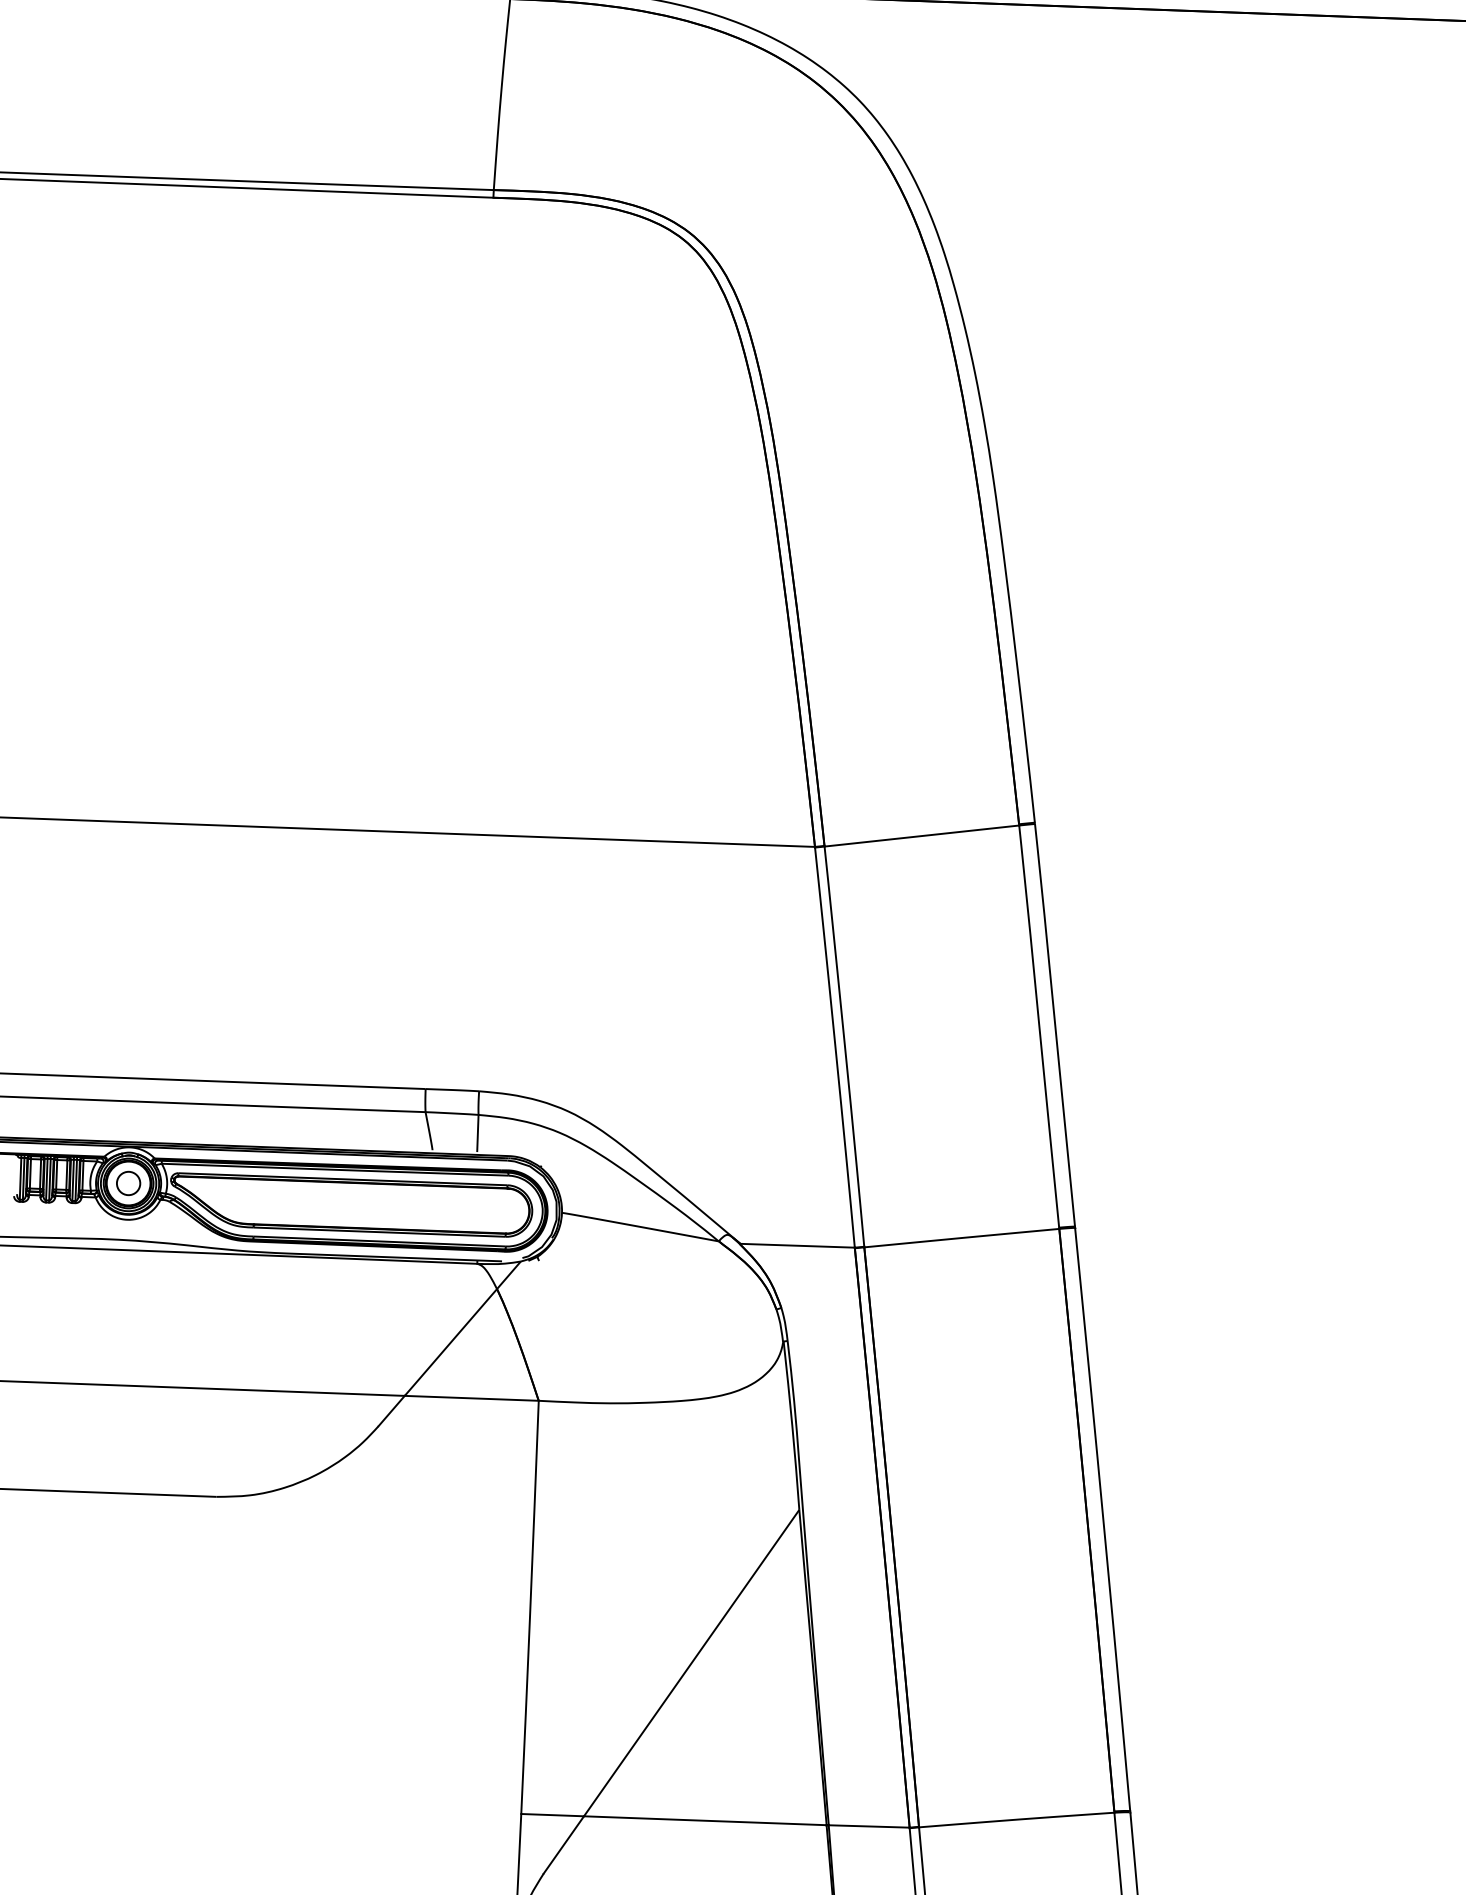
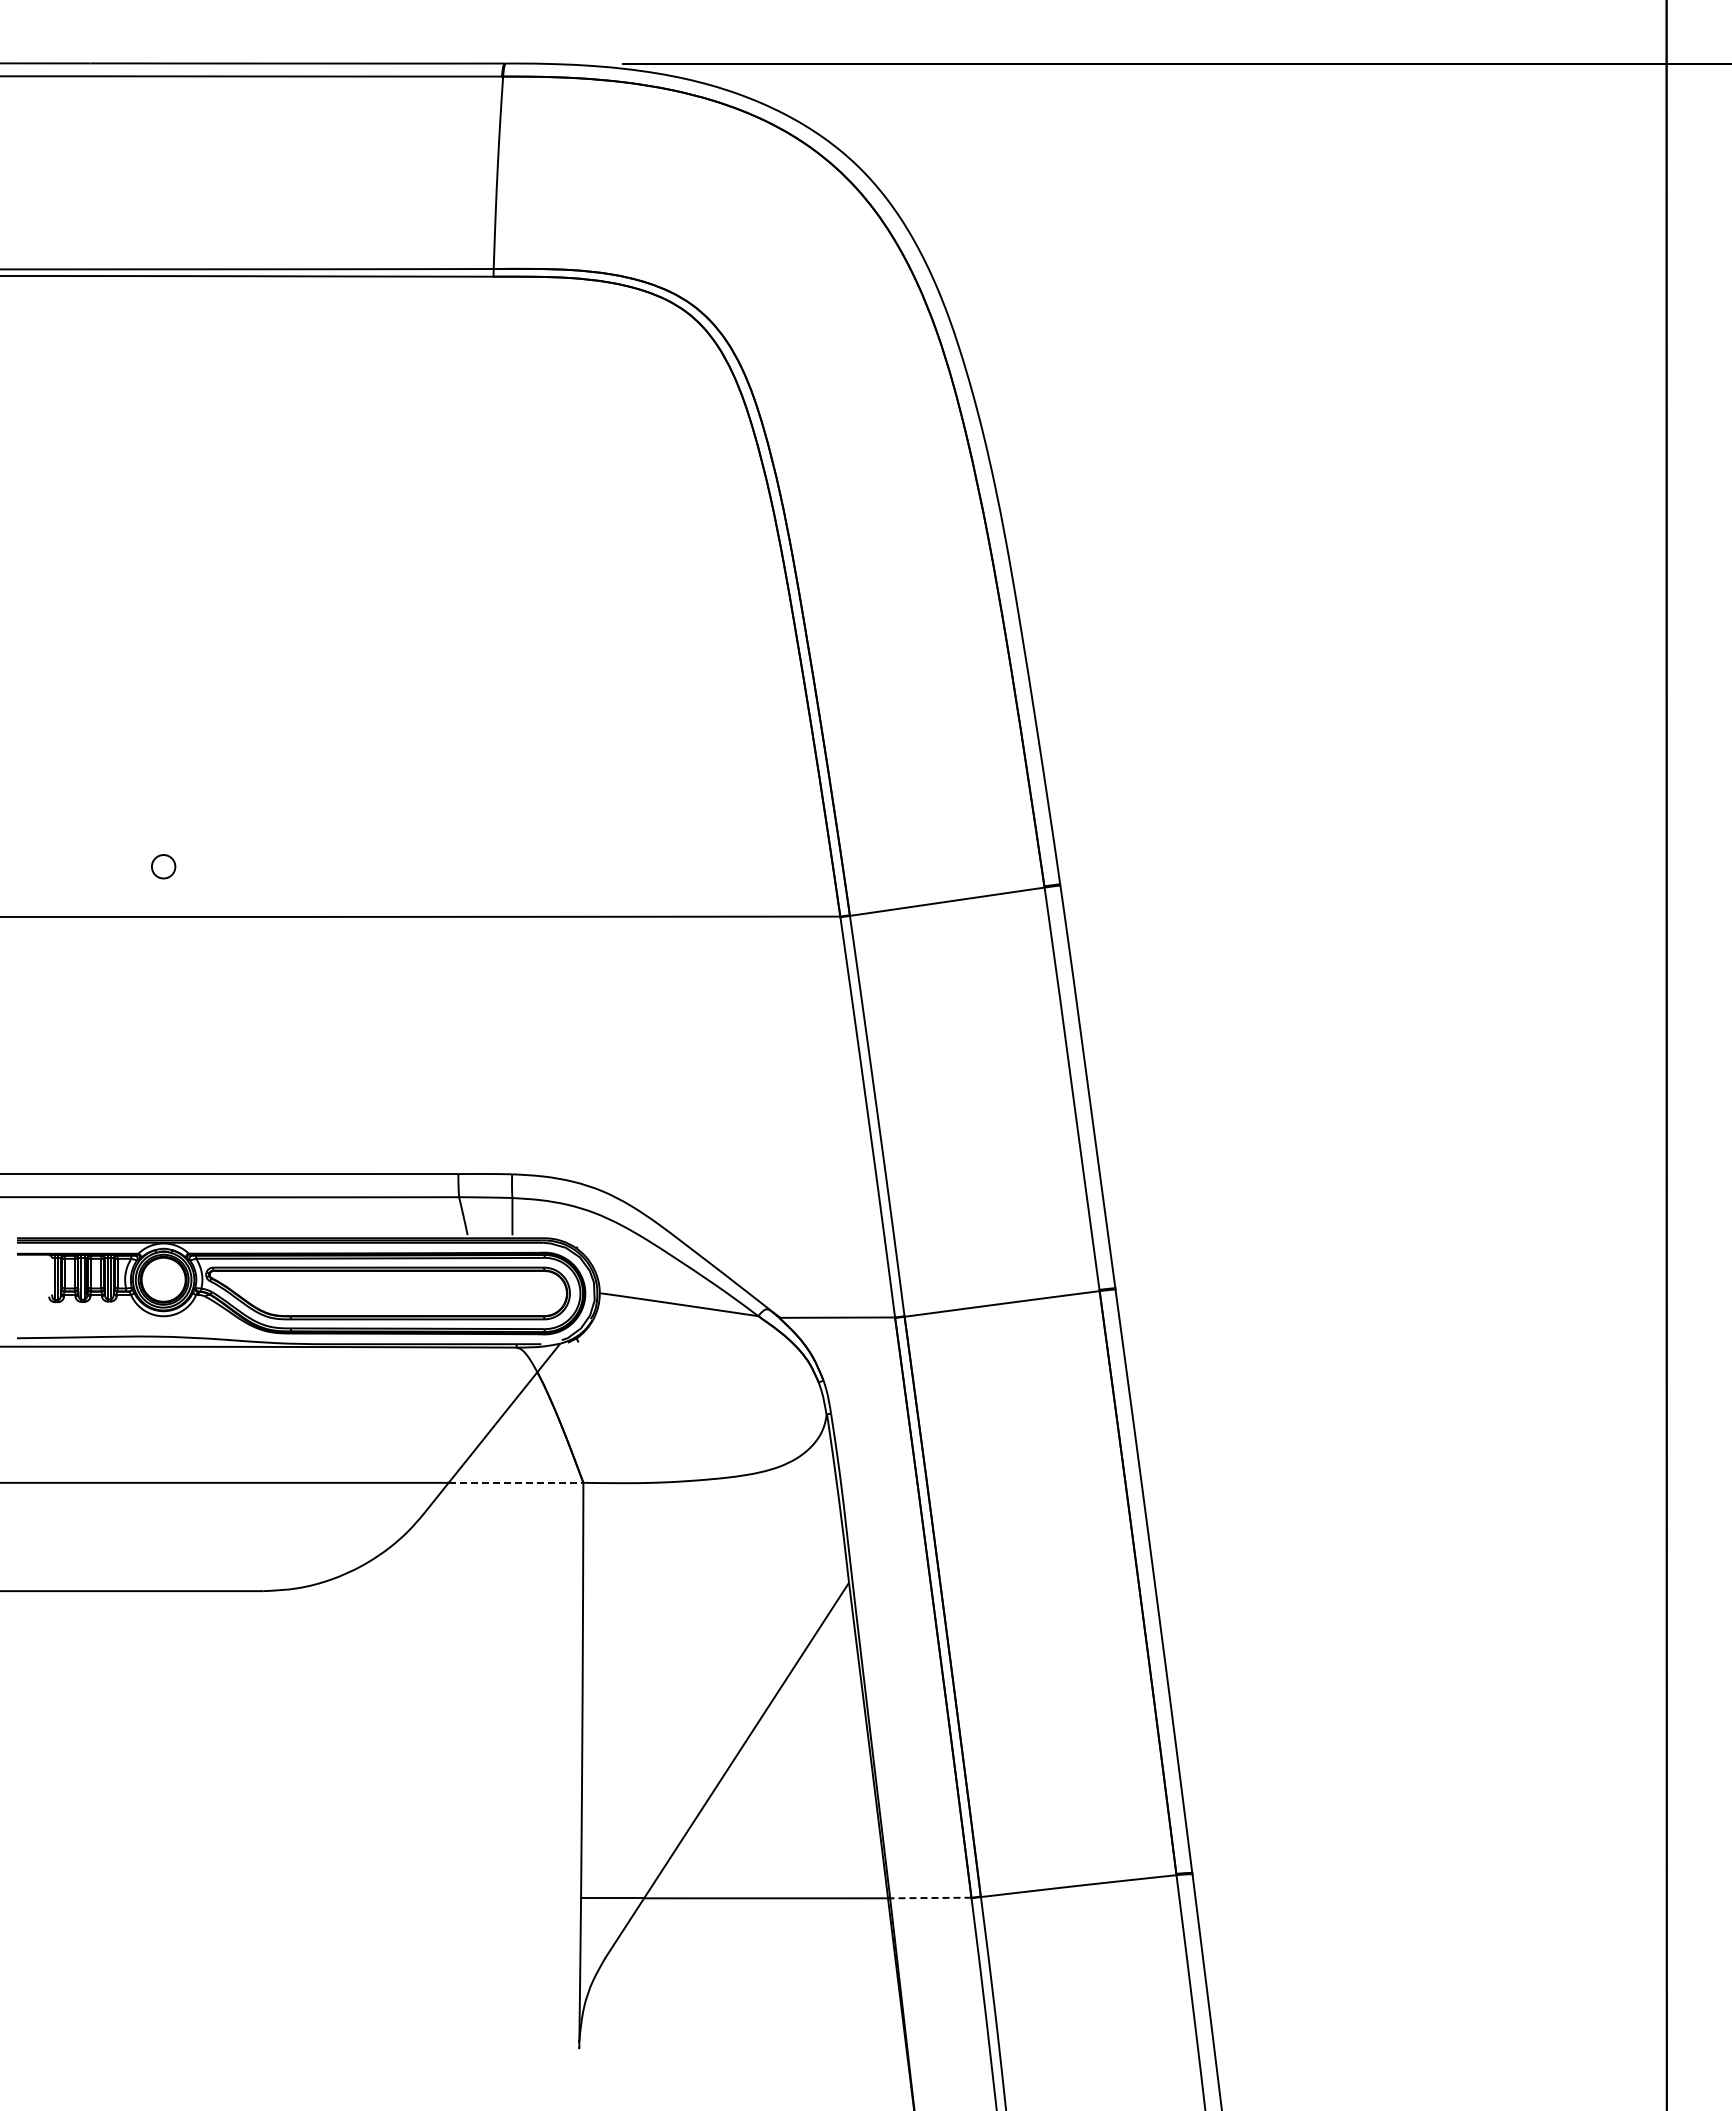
circle: (128, 1183) -> (163, 866), moved
line: (472, 1398) -> (516, 1482), solid -> dashed
line: (868, 1826) -> (930, 1898), solid -> dashed

